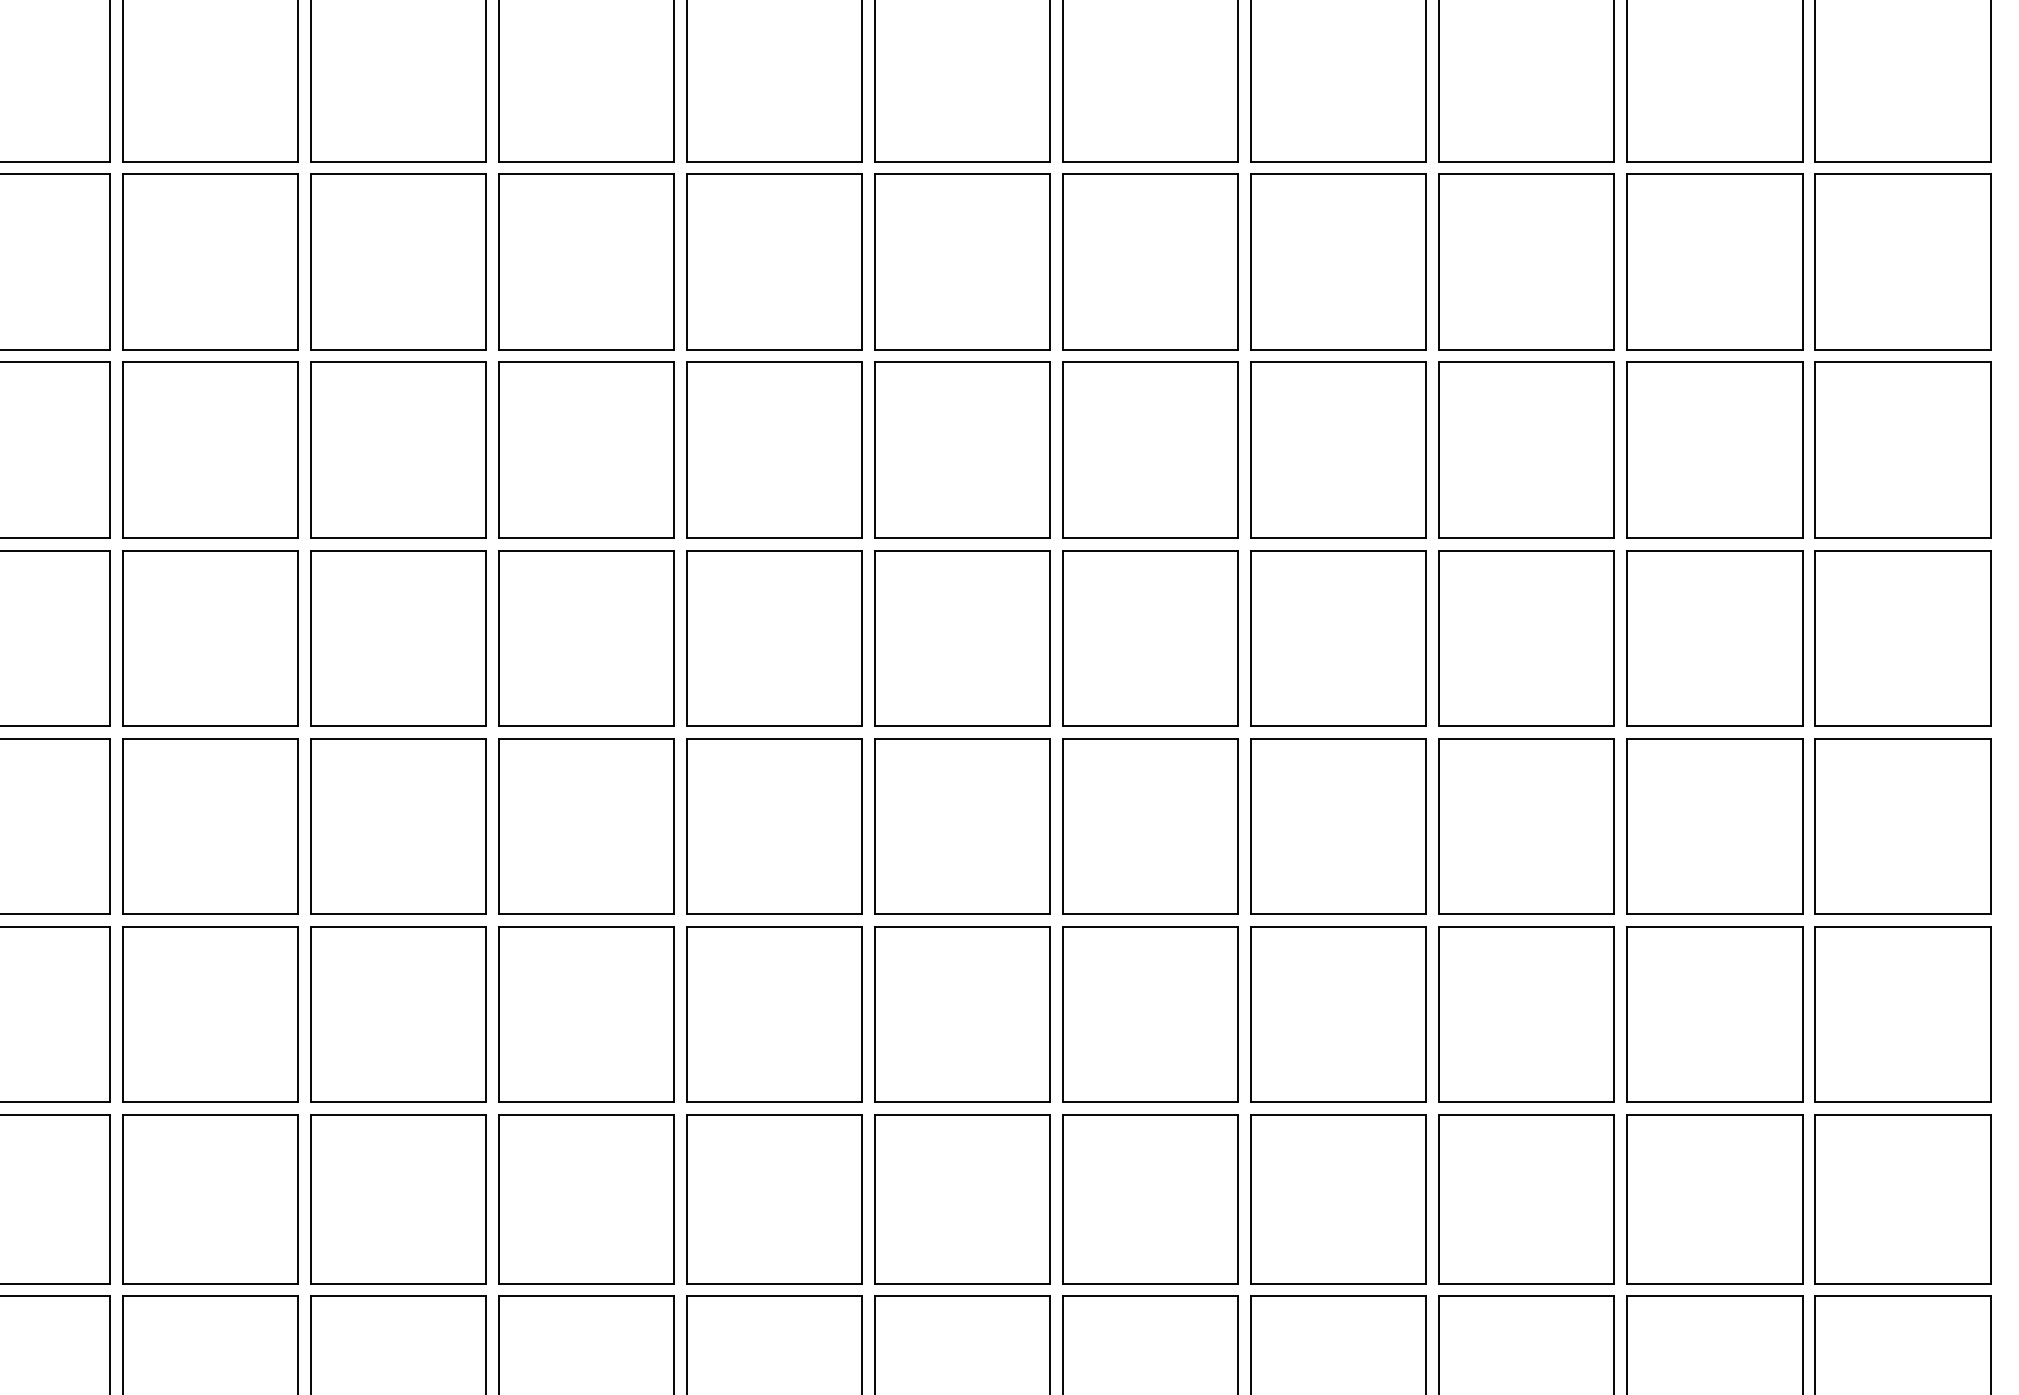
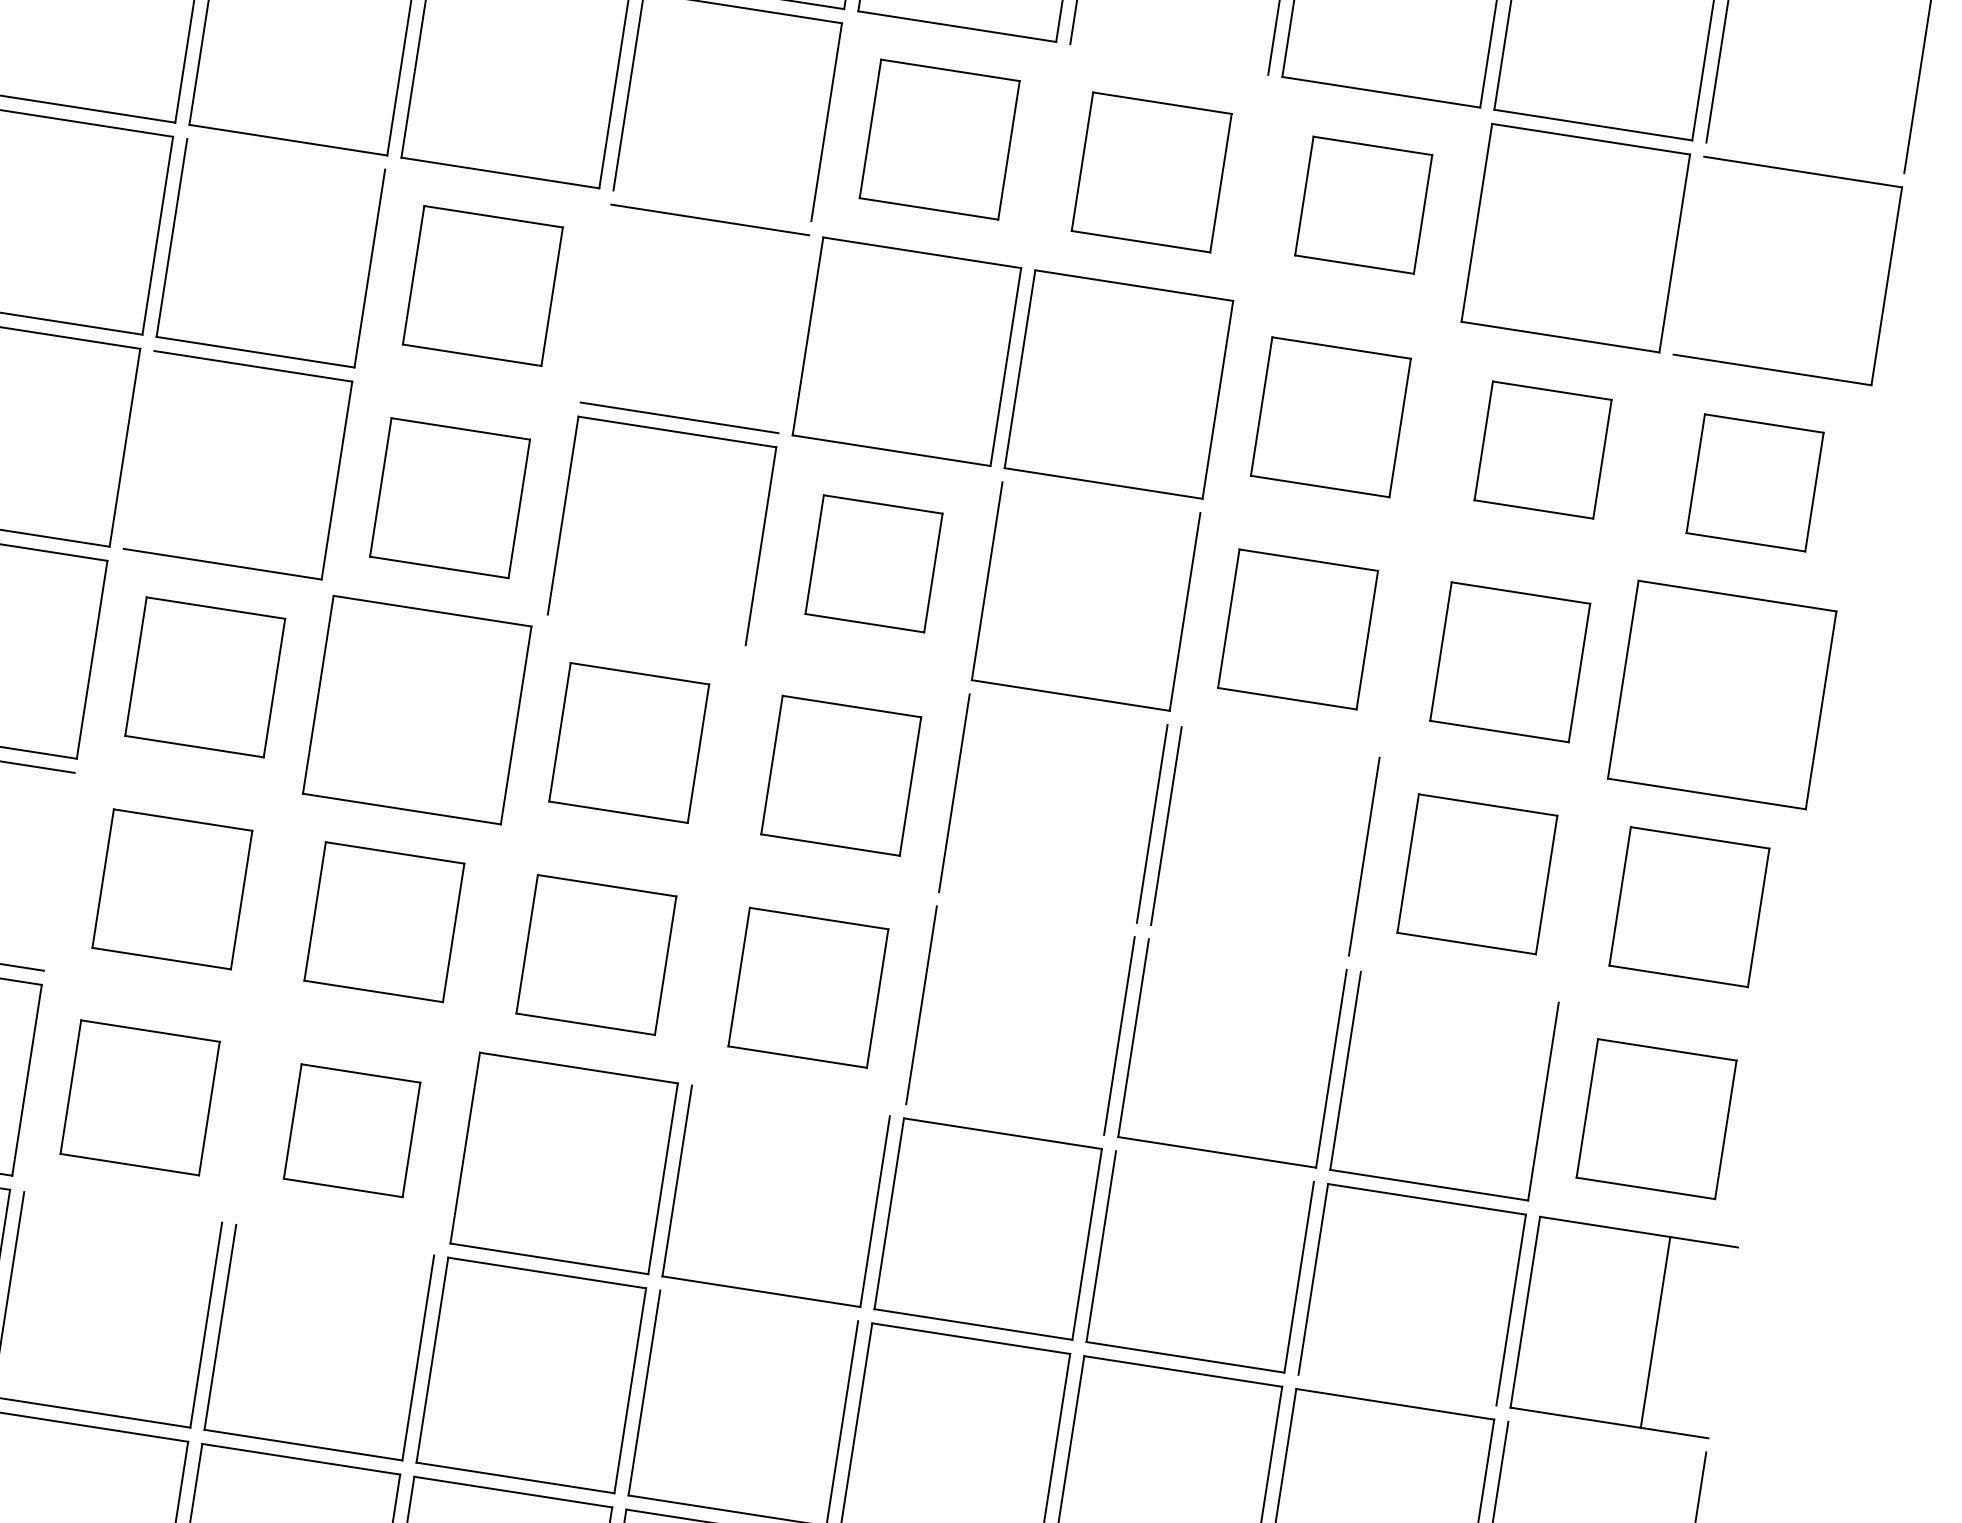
line: (1338, 161) -> (1169, 58), removed
line: (1902, 161) -> (1805, 157), removed
part: (1150, 261) -> (939, 138), size x0.7
part: (1338, 261) -> (1151, 171), size x0.7
part: (1526, 261) -> (1363, 204), size x0.6
line: (1815, 261) -> (1689, 254), removed
line: (962, 349) -> (712, 205), removed
line: (586, 362) -> (286, 154), removed
part: (774, 449) -> (483, 285), size x0.7
part: (1526, 449) -> (1330, 416), size x0.7
part: (1714, 449) -> (1542, 449), size x0.6
part: (1902, 449) -> (1754, 482), size x0.6
line: (874, 450) -> (595, 303), removed
line: (1050, 450) -> (794, 334), removed
line: (1338, 550) -> (1101, 497), removed
line: (498, 638) -> (138, 450), removed
part: (774, 638) -> (450, 498), size x0.7
part: (1150, 638) -> (873, 563), size x0.6
part: (1526, 638) -> (1297, 629), size x0.7
part: (1714, 638) -> (1509, 662), size x0.7
line: (962, 726) -> (646, 630), removed
line: (1338, 738) -> (1068, 709), removed
line: (1526, 738) -> (1280, 742), removed
part: (586, 826) -> (205, 677), size x0.7
part: (962, 826) -> (629, 743), size x0.7
part: (1150, 826) -> (841, 775), size x0.7
part: (1714, 826) -> (1477, 874), size x0.7
part: (1902, 826) -> (1688, 907), size x0.7
line: (1338, 914) -> (1037, 907), removed
line: (1526, 914) -> (1249, 940), removed
line: (1338, 926) -> (1035, 921), removed
line: (1526, 926) -> (1247, 954), removed
line: (1714, 926) -> (1459, 987), removed
line: (486, 1014) -> (59, 872), removed
part: (586, 1014) -> (172, 889), size x0.7
part: (774, 1014) -> (384, 922), size x0.7
part: (962, 1014) -> (596, 955), size x0.7
part: (1150, 1014) -> (808, 987), size x0.7
part: (1902, 1014) -> (1656, 1119), size x0.7
line: (1338, 1102) -> (1004, 1119), removed
line: (1150, 1114) -> (790, 1100), removed
line: (1526, 1114) -> (1214, 1166), removed
line: (1990, 1198) -> (1655, 1331), moved
part: (586, 1199) -> (140, 1098), size x0.7
part: (774, 1199) -> (352, 1130), size x0.6
line: (1714, 1283) -> (1397, 1389), removed
line: (586, 1296) -> (123, 1207), removed
line: (774, 1296) -> (335, 1240), removed
line: (1150, 1296) -> (759, 1305), removed
line: (1902, 1296) -> (1606, 1437), removed

